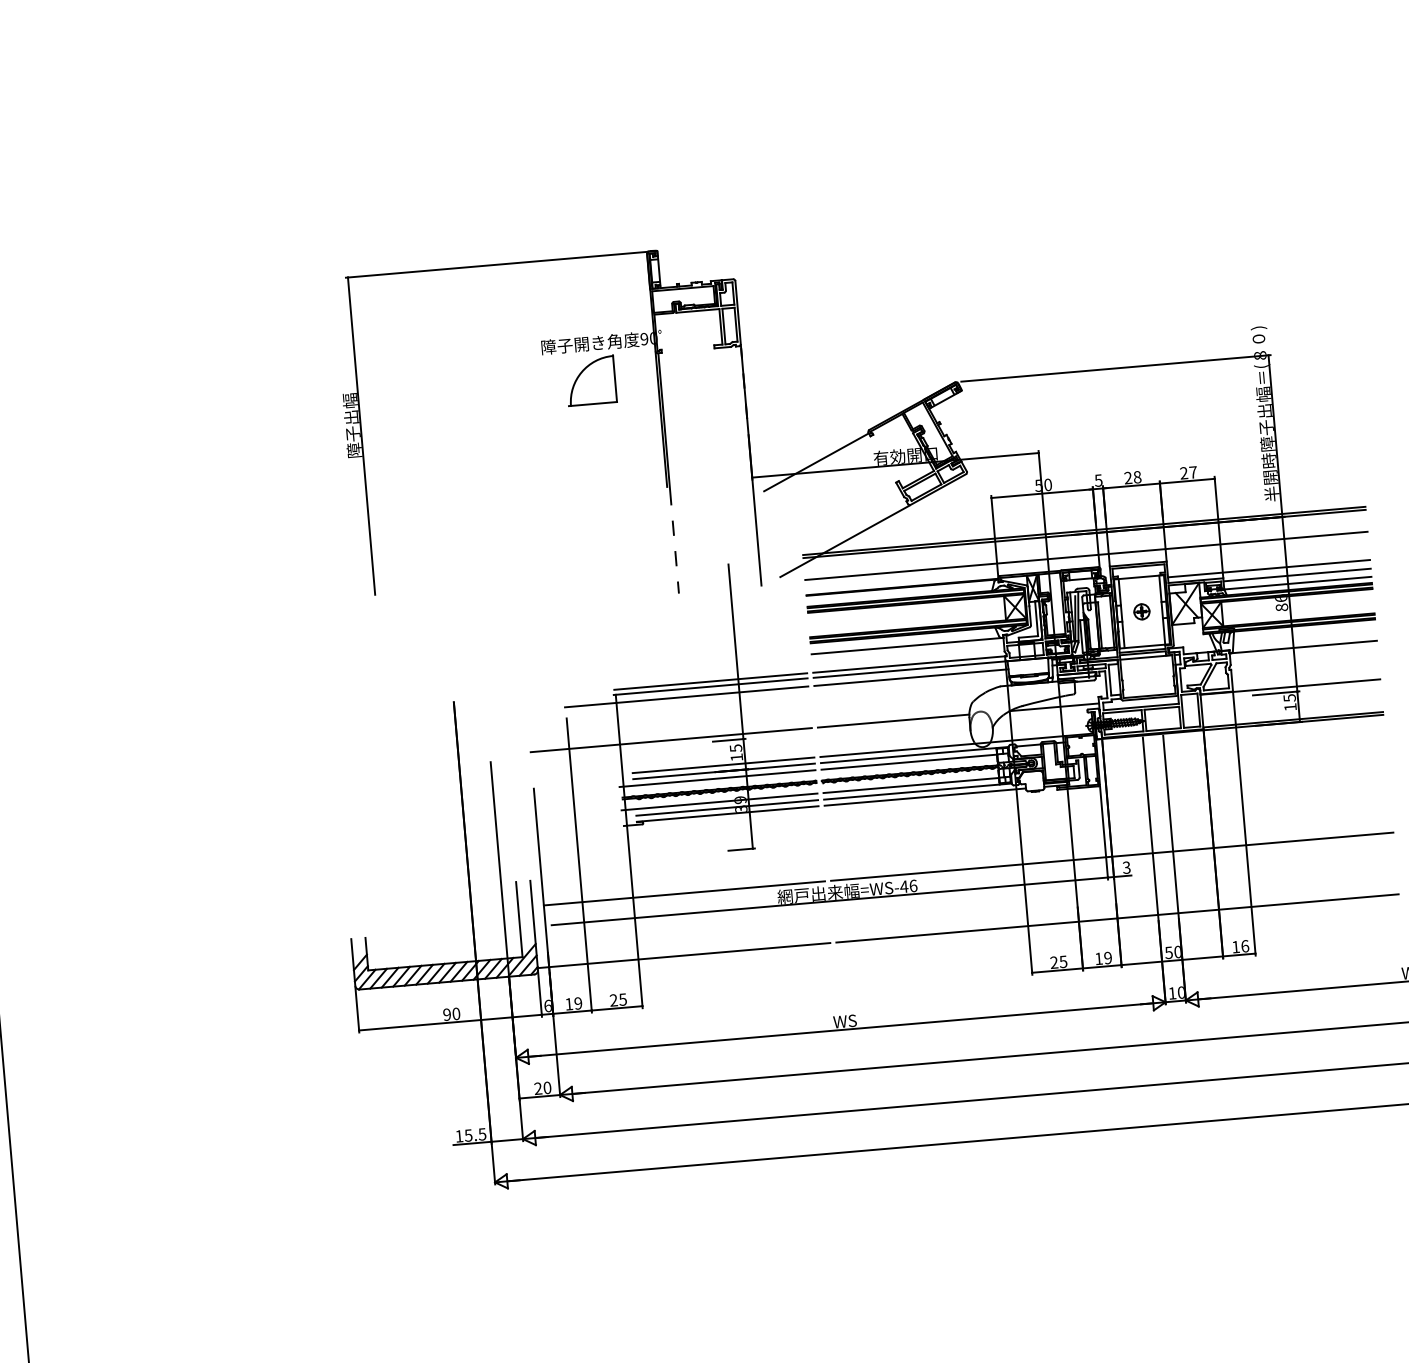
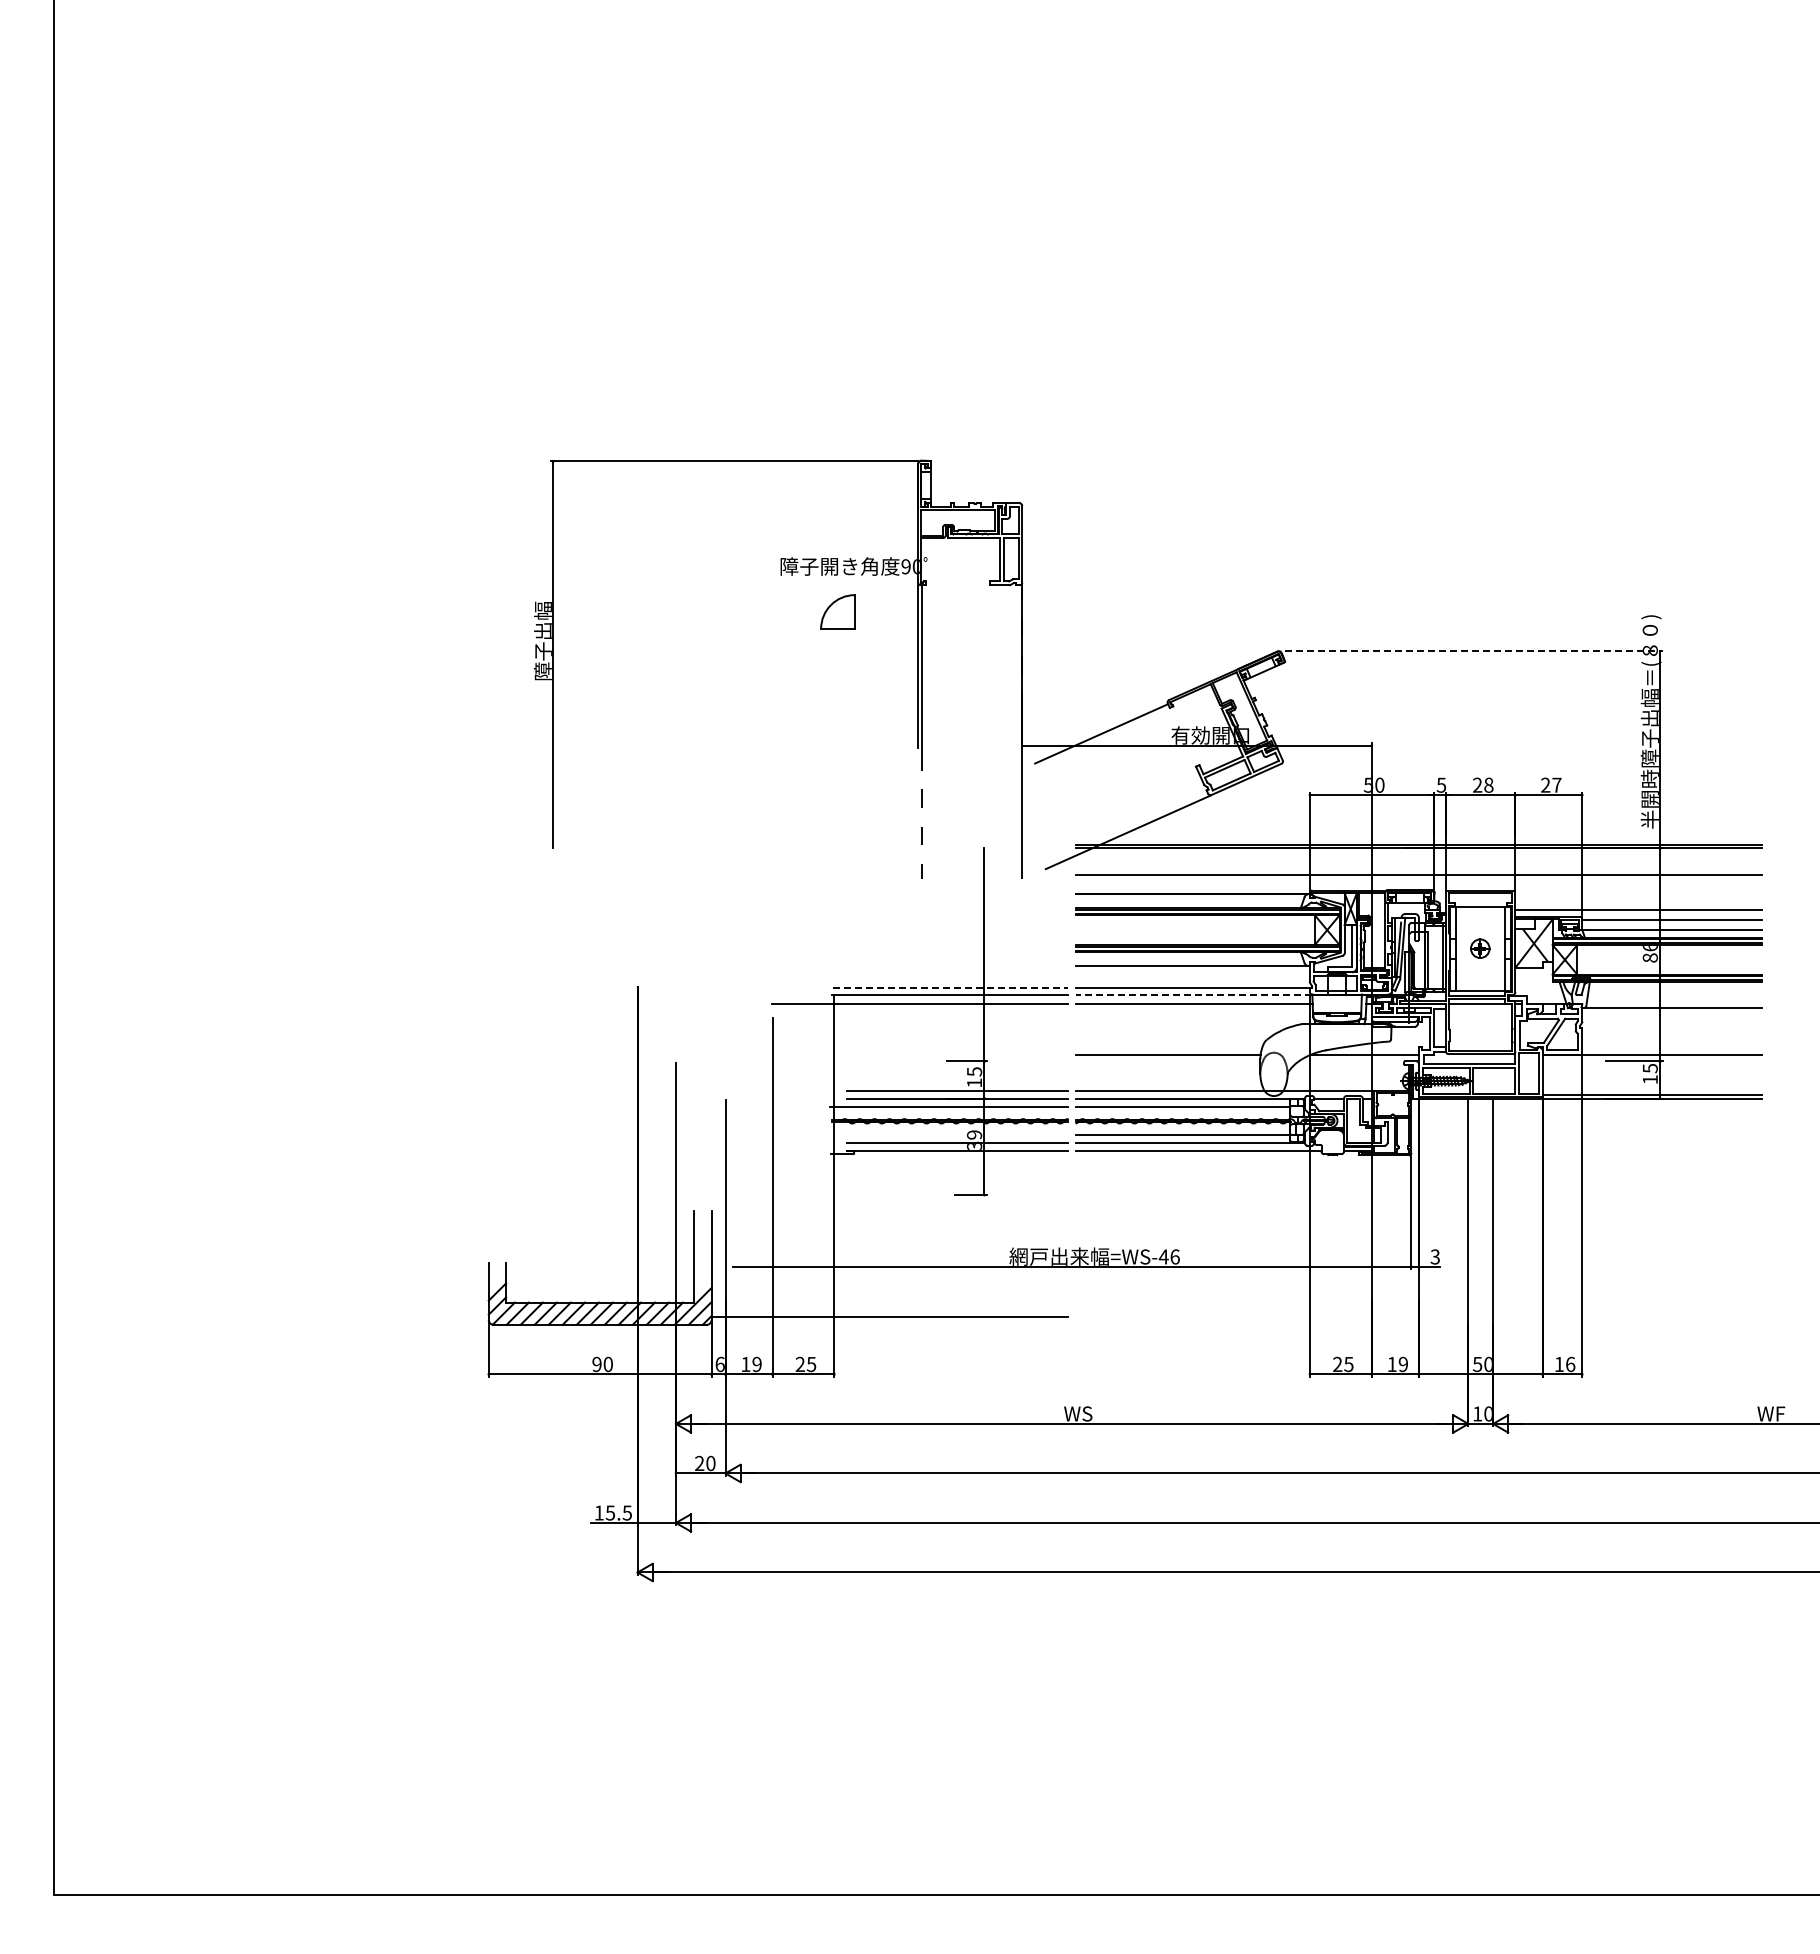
line: (1116, 368) -> (1474, 651), solid -> dashed
part: (591, 380) -> (837, 611), size x0.6
line: (910, 669) -> (1193, 994), solid -> dashed
line: (710, 681) -> (950, 988), solid -> dashed
line: (670, 740) -> (896, 1055), removed
line: (719, 802) -> (948, 1135), removed
line: (1111, 857) -> (1418, 1242), removed
line: (684, 893) -> (896, 1242), removed
line: (1117, 918) -> (1418, 1317), removed

